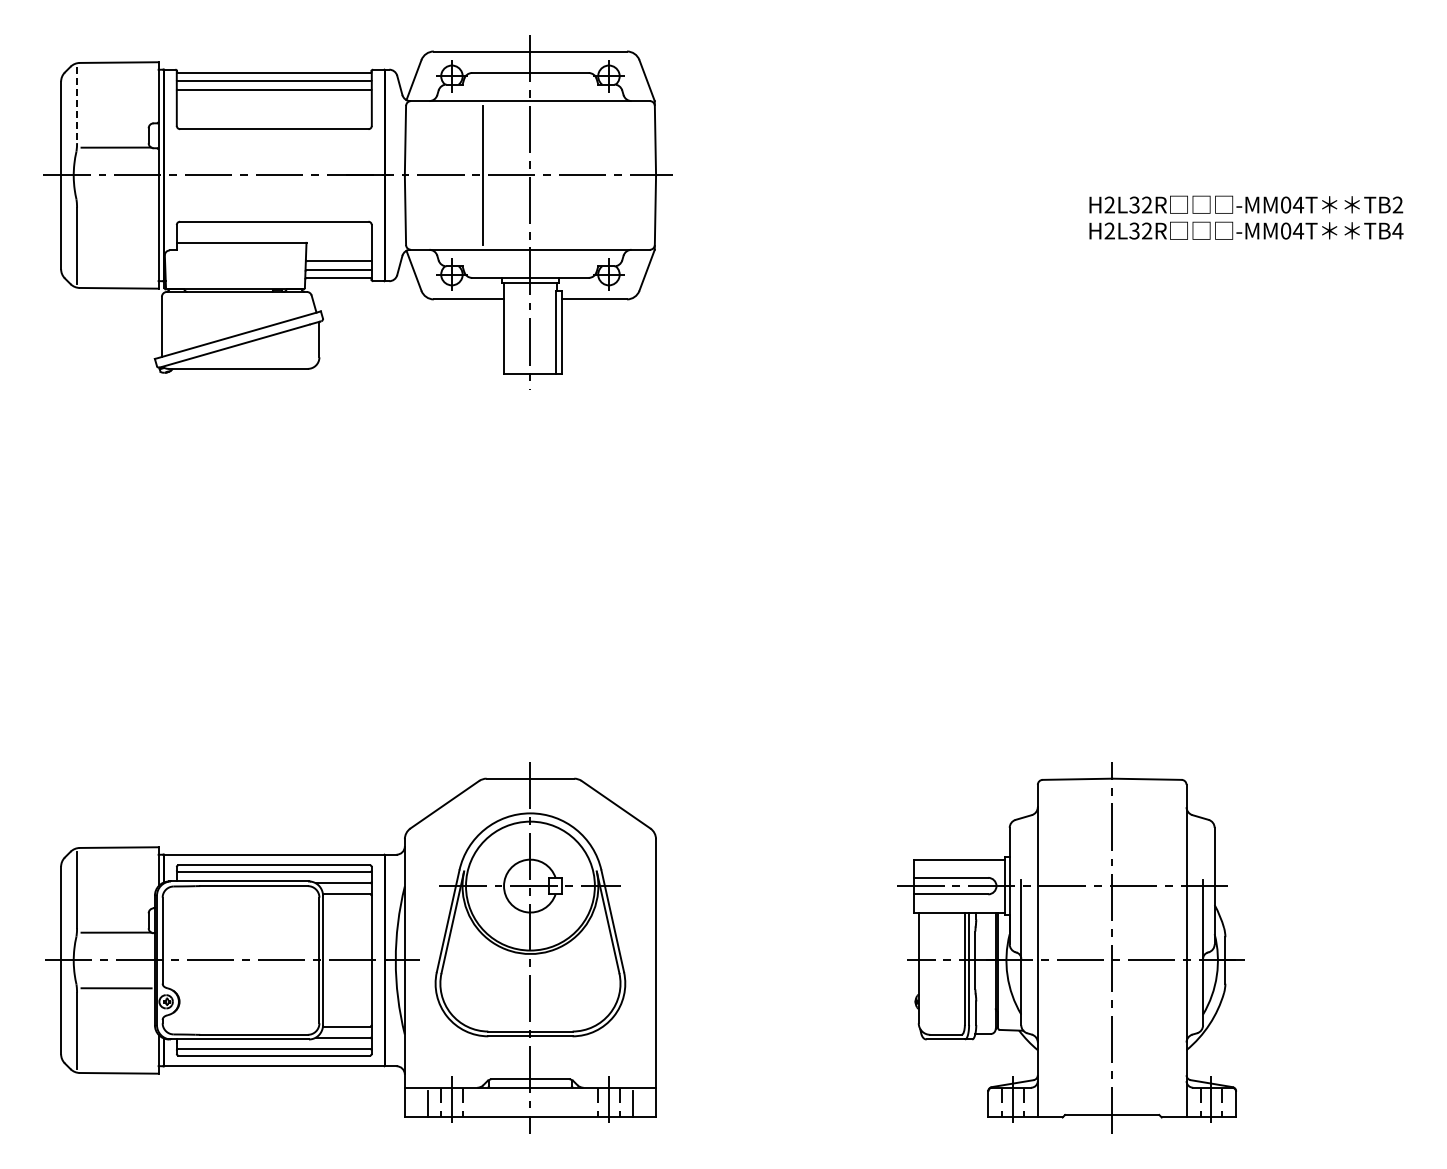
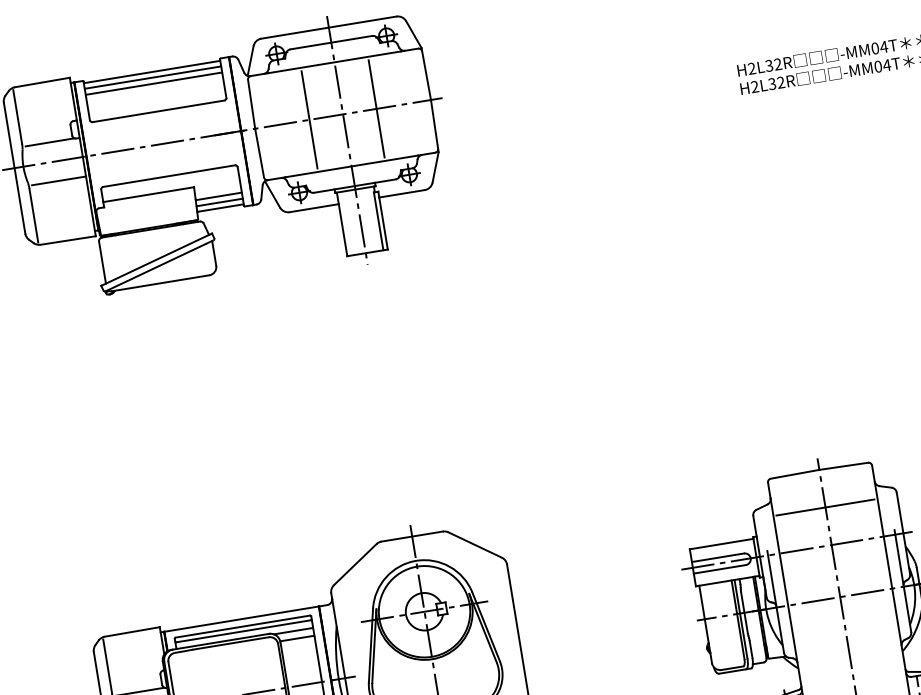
line: (77, 105) -> (18, 117), dashed -> solid
line: (578, 175) -> (376, 108), added
line: (119, 203) -> (58, 181), added
line: (1112, 832) -> (825, 507), added

